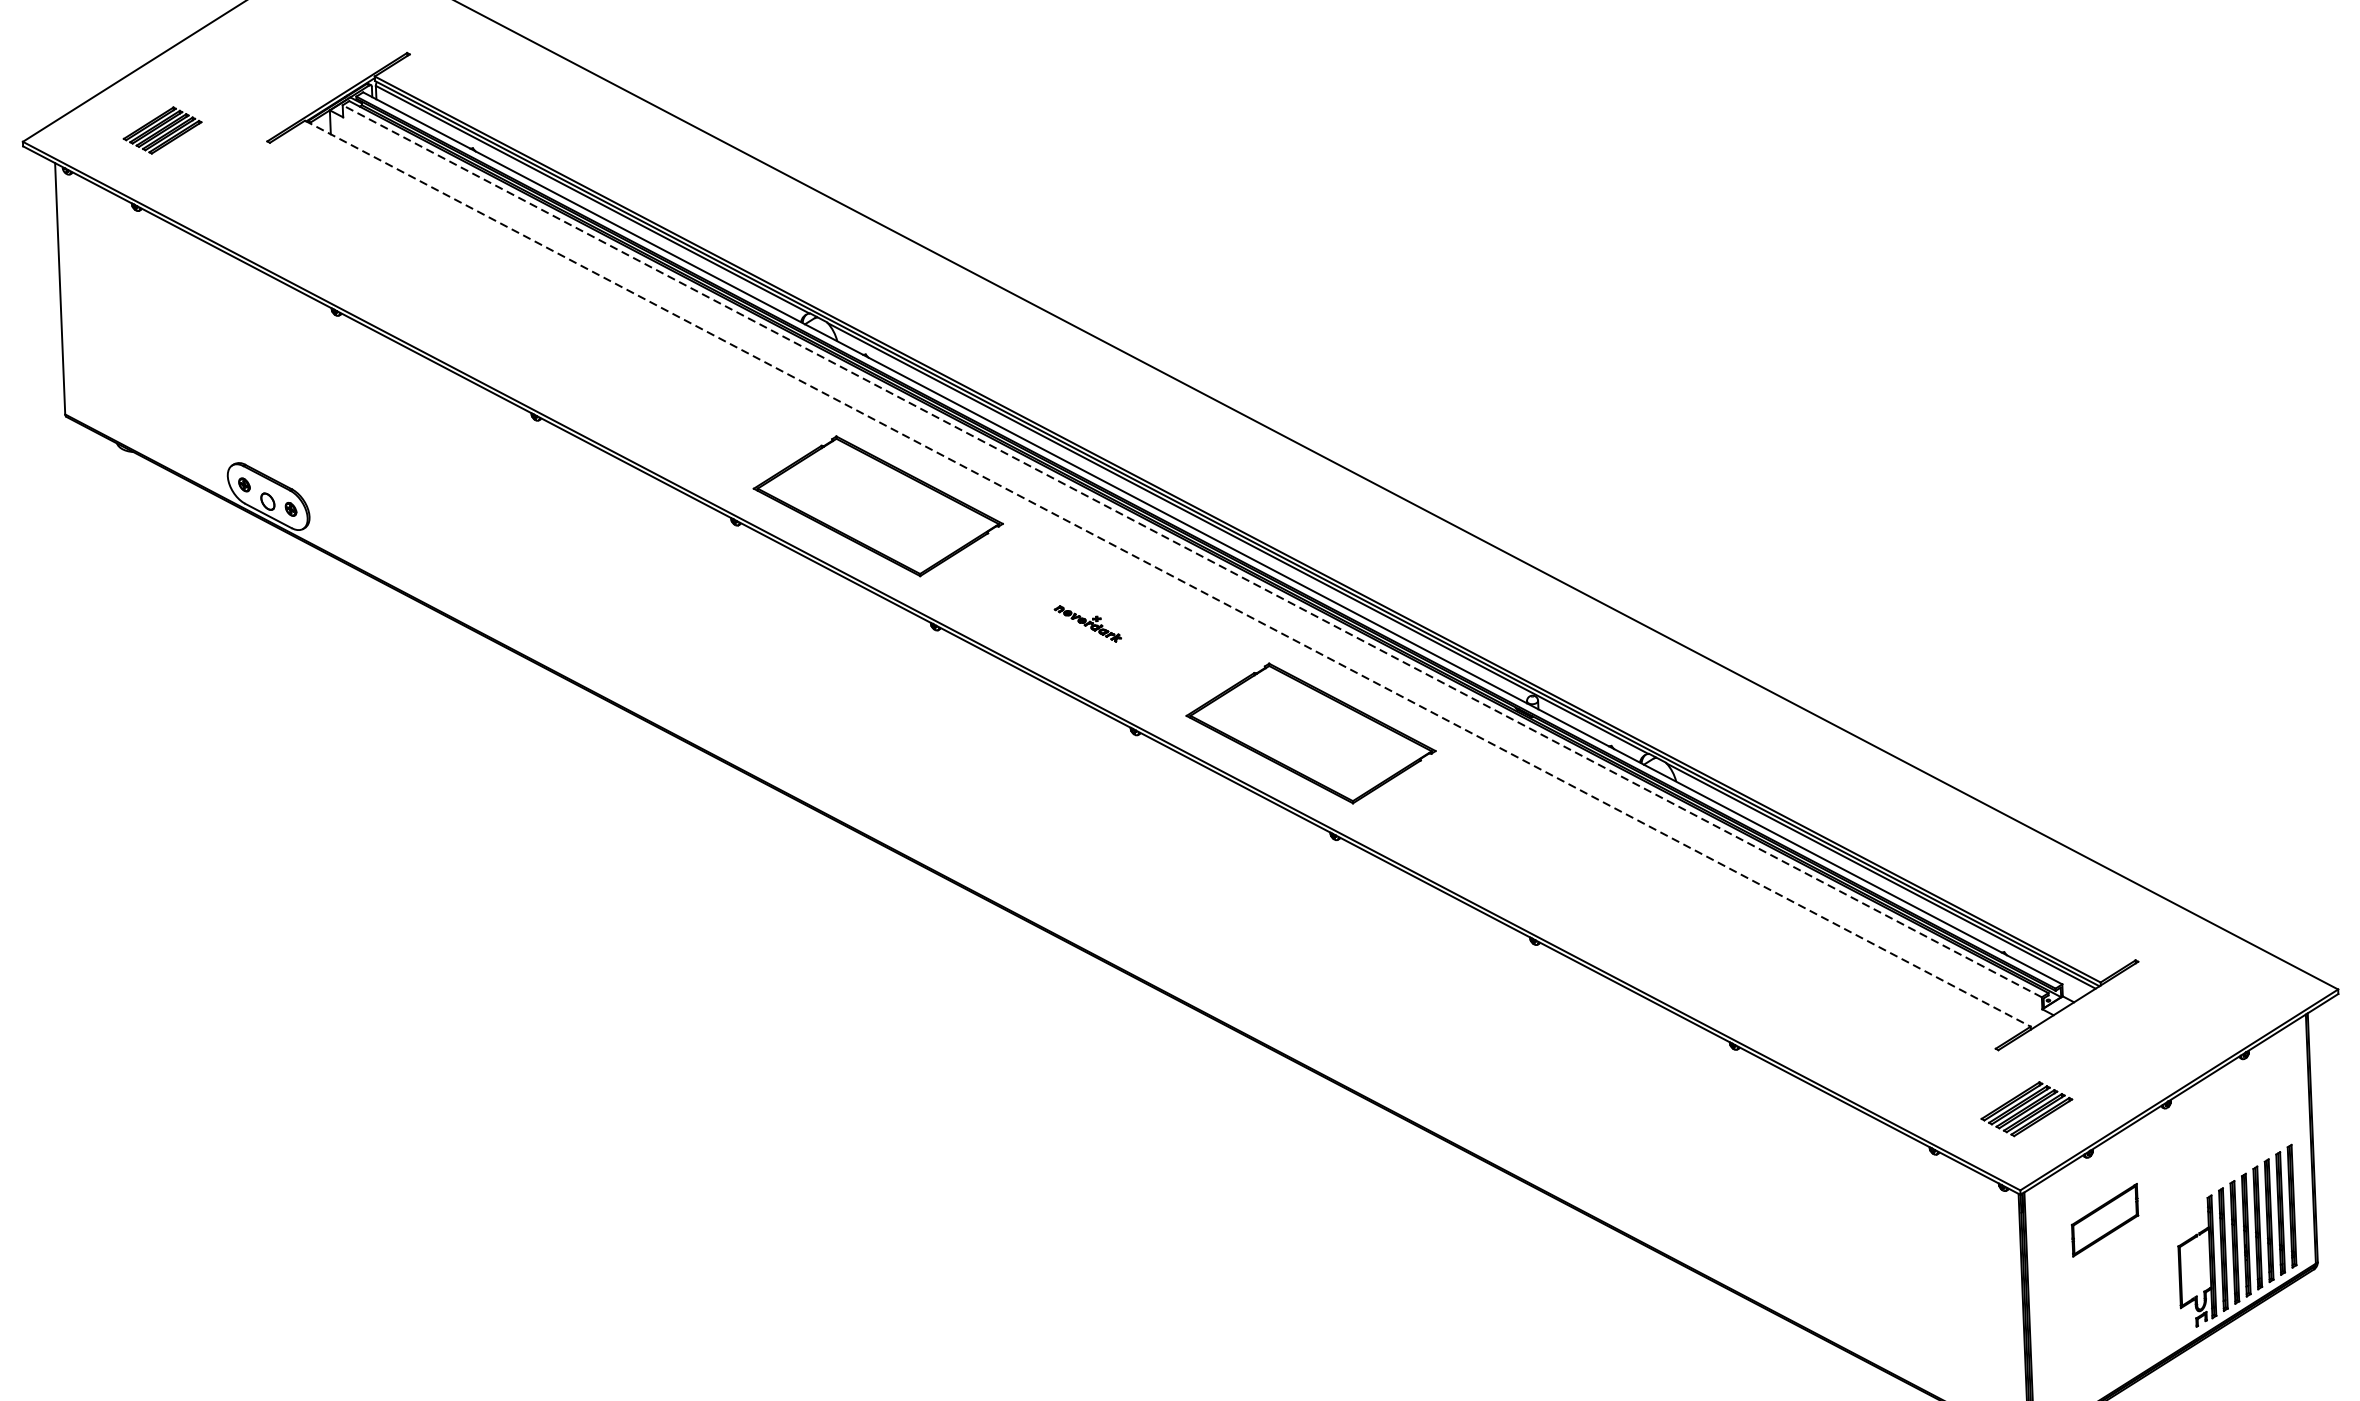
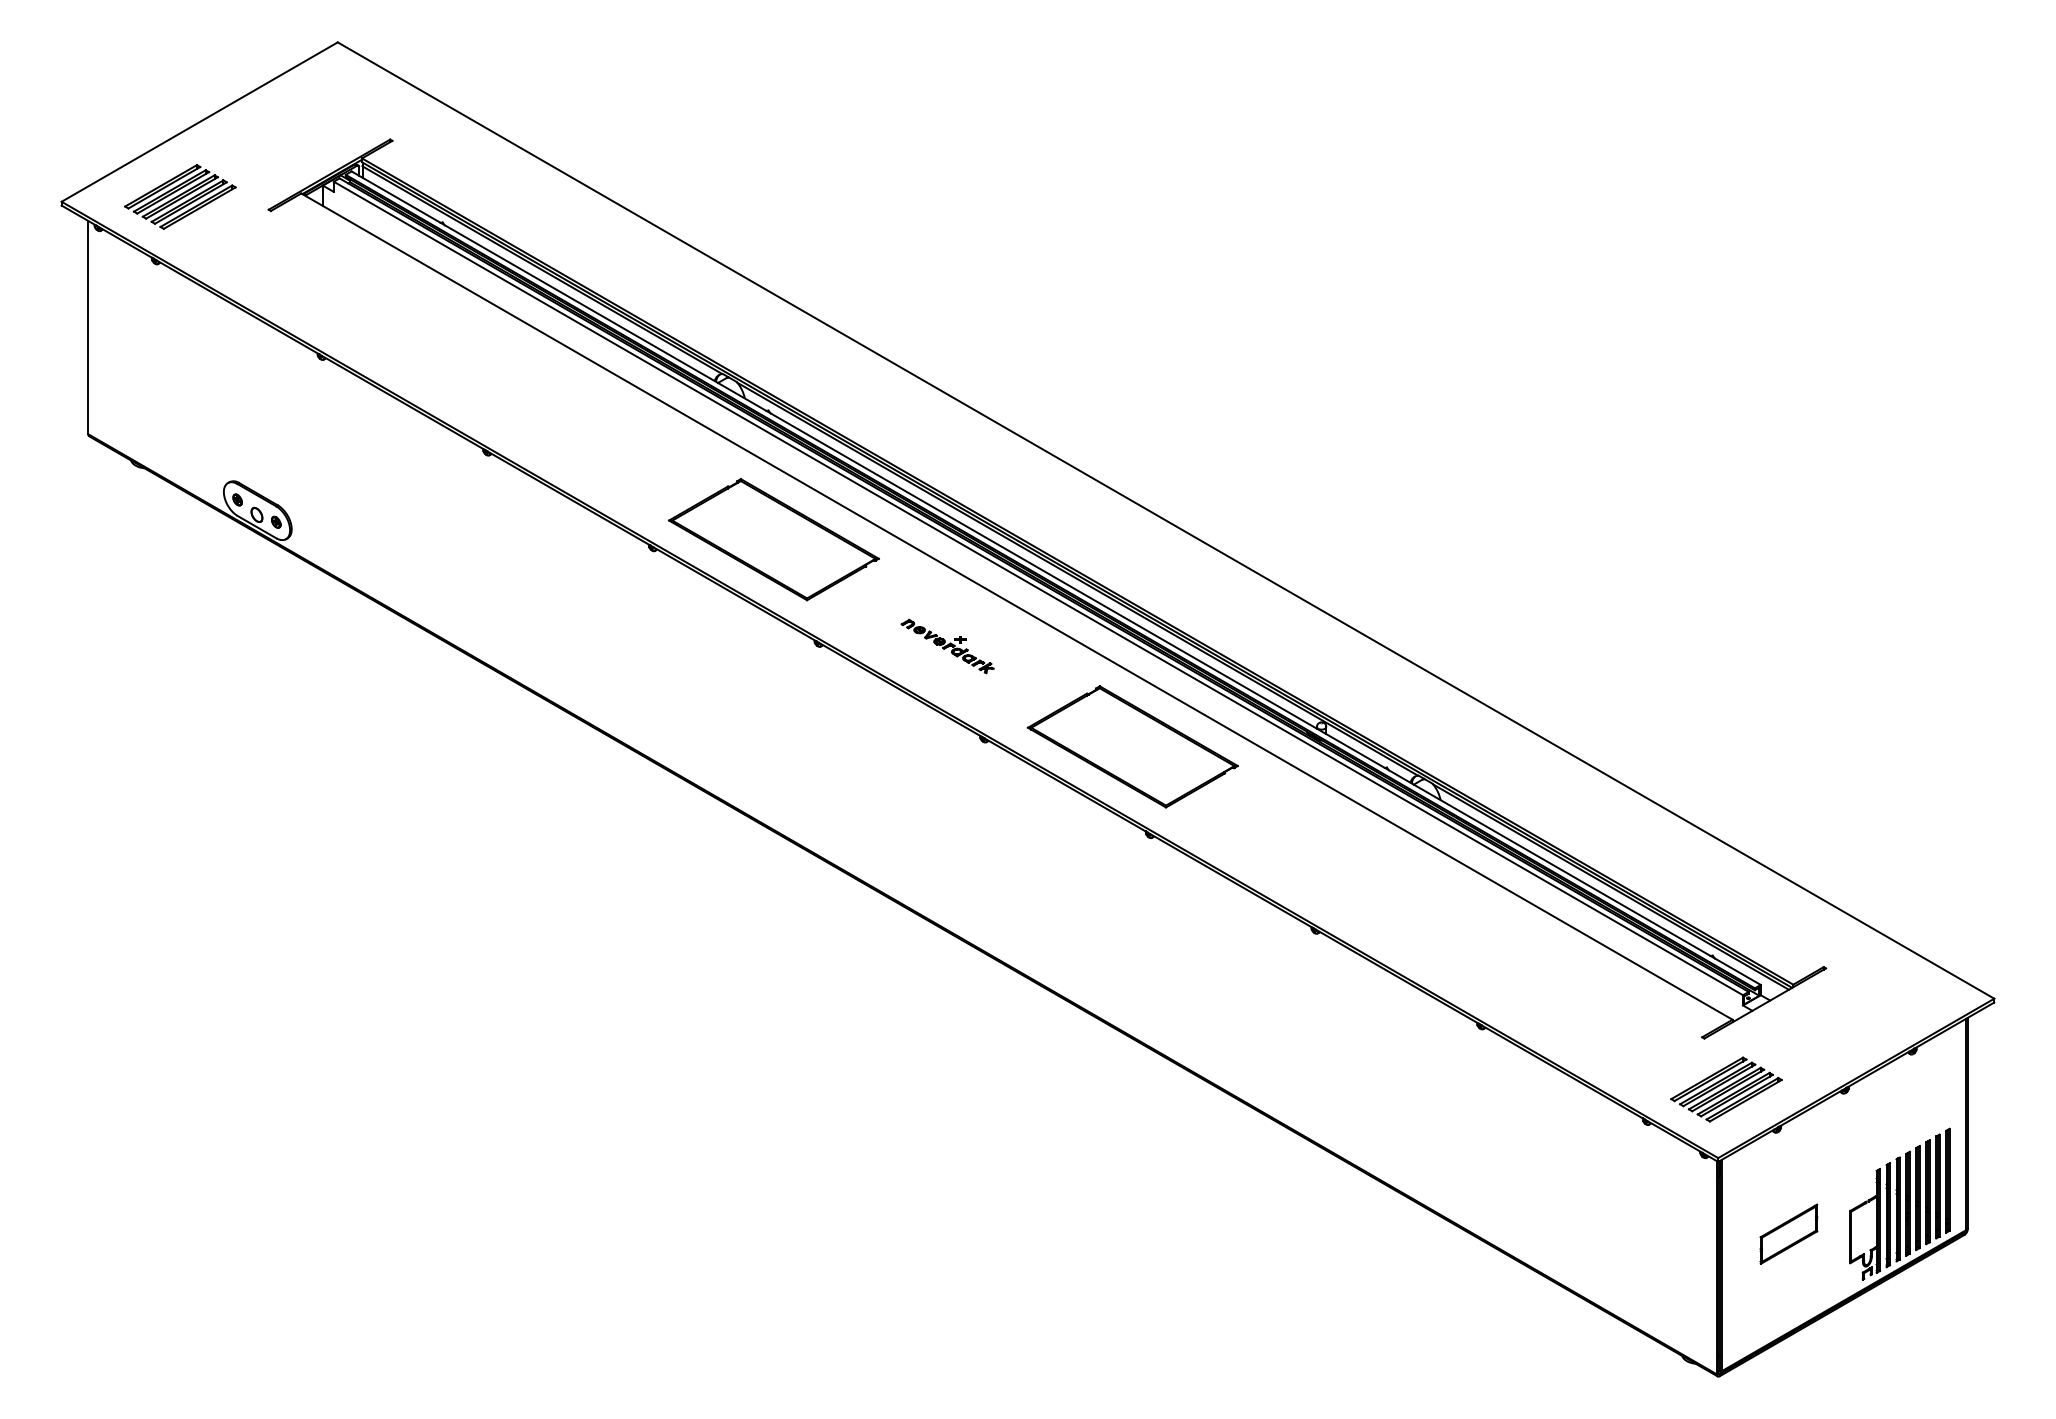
part: (162, 129) -> (180, 196), size x1.67
line: (1192, 551) -> (1038, 588), dashed -> solid
line: (1168, 573) -> (1017, 606), dashed -> solid
part: (1087, 623) -> (947, 646), size x1.67
part: (2026, 1109) -> (1726, 1089), size x1.43
part: (2104, 1219) -> (1788, 1233), moved

